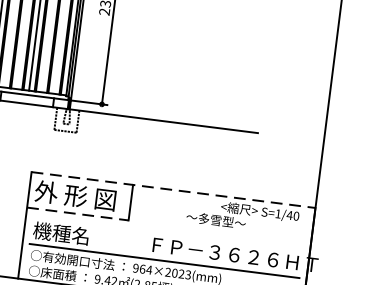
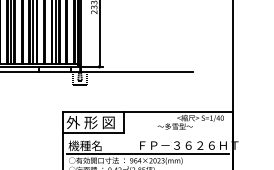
line: (174, 189) -> (148, 111), dashed -> solid
line: (77, 214) -> (93, 133), dashed -> solid

